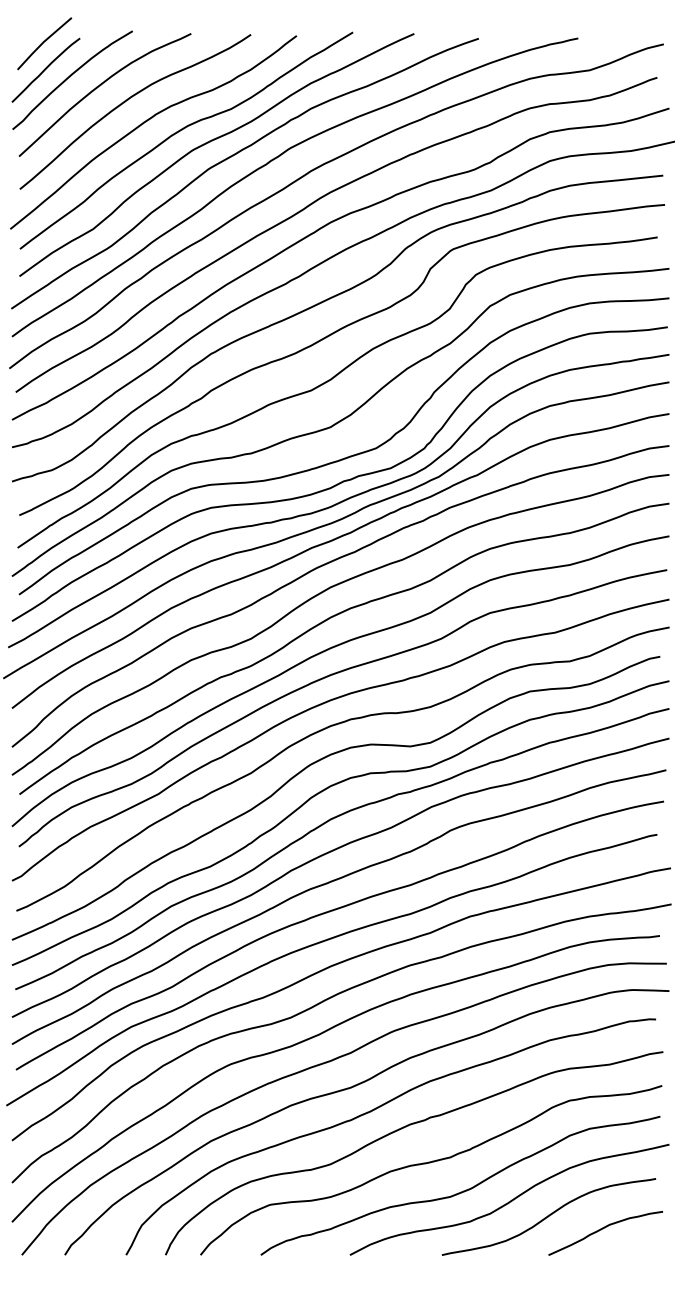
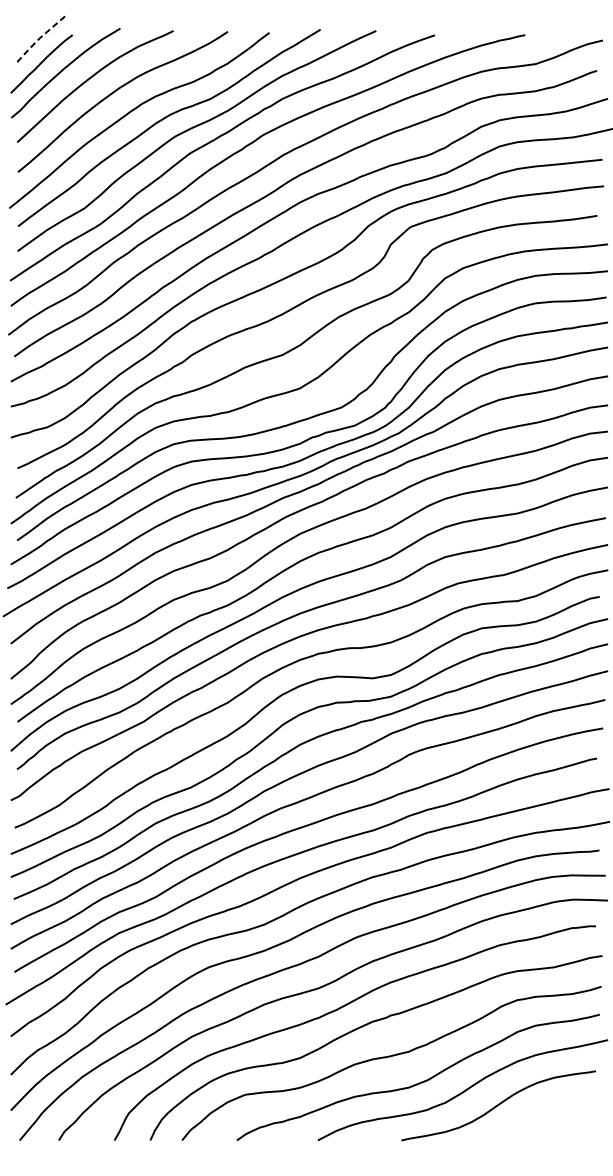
line: (42, 43) -> (38, 39), solid -> dashed
curve: (603, 1229) -> (548, 1117), removed

